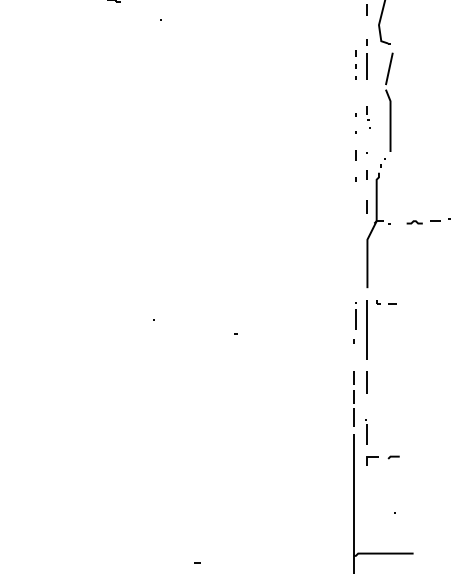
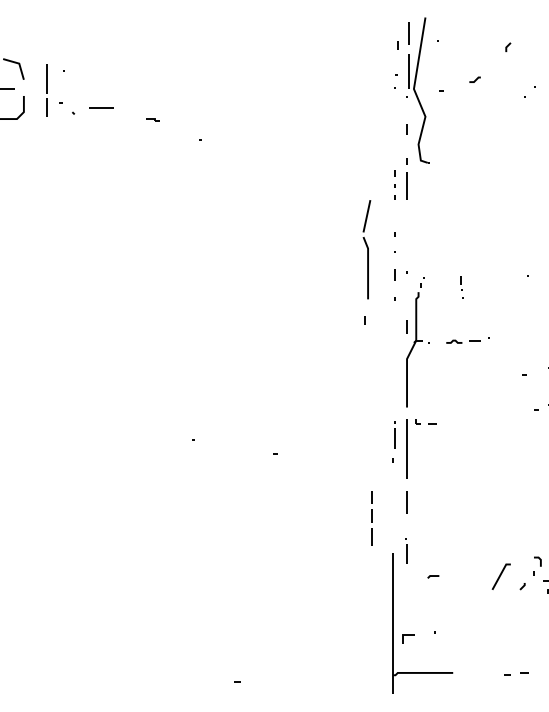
part: (388, 102) -> (366, 249), moved
part: (367, 117) -> (461, 287), moved
line: (366, 175) -> (364, 320), moved
line: (352, 399) -> (371, 518), moved
line: (372, 457) -> (408, 635), moved

